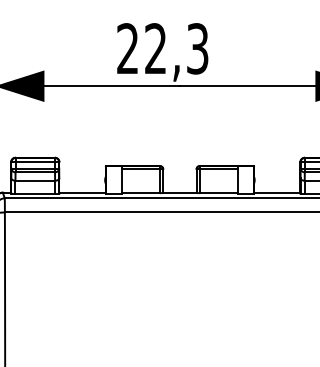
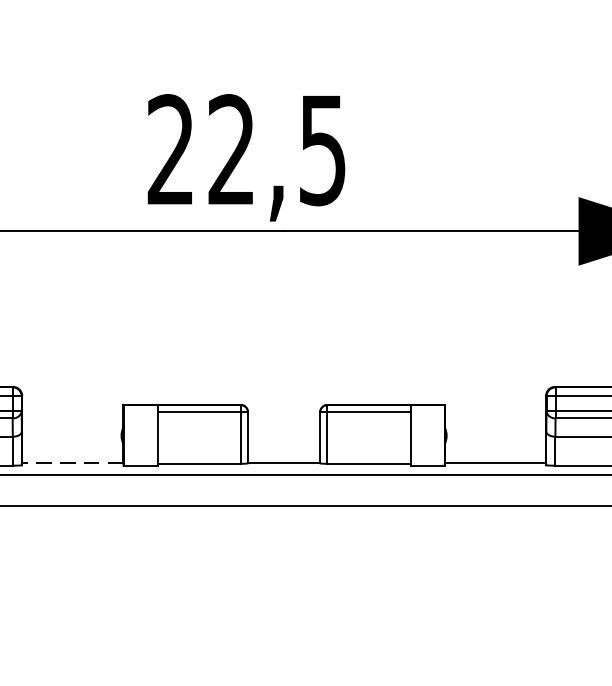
text: (197, 48) -> (322, 149), 22,3 -> 22,5
line: (82, 192) -> (72, 462), solid -> dashed

